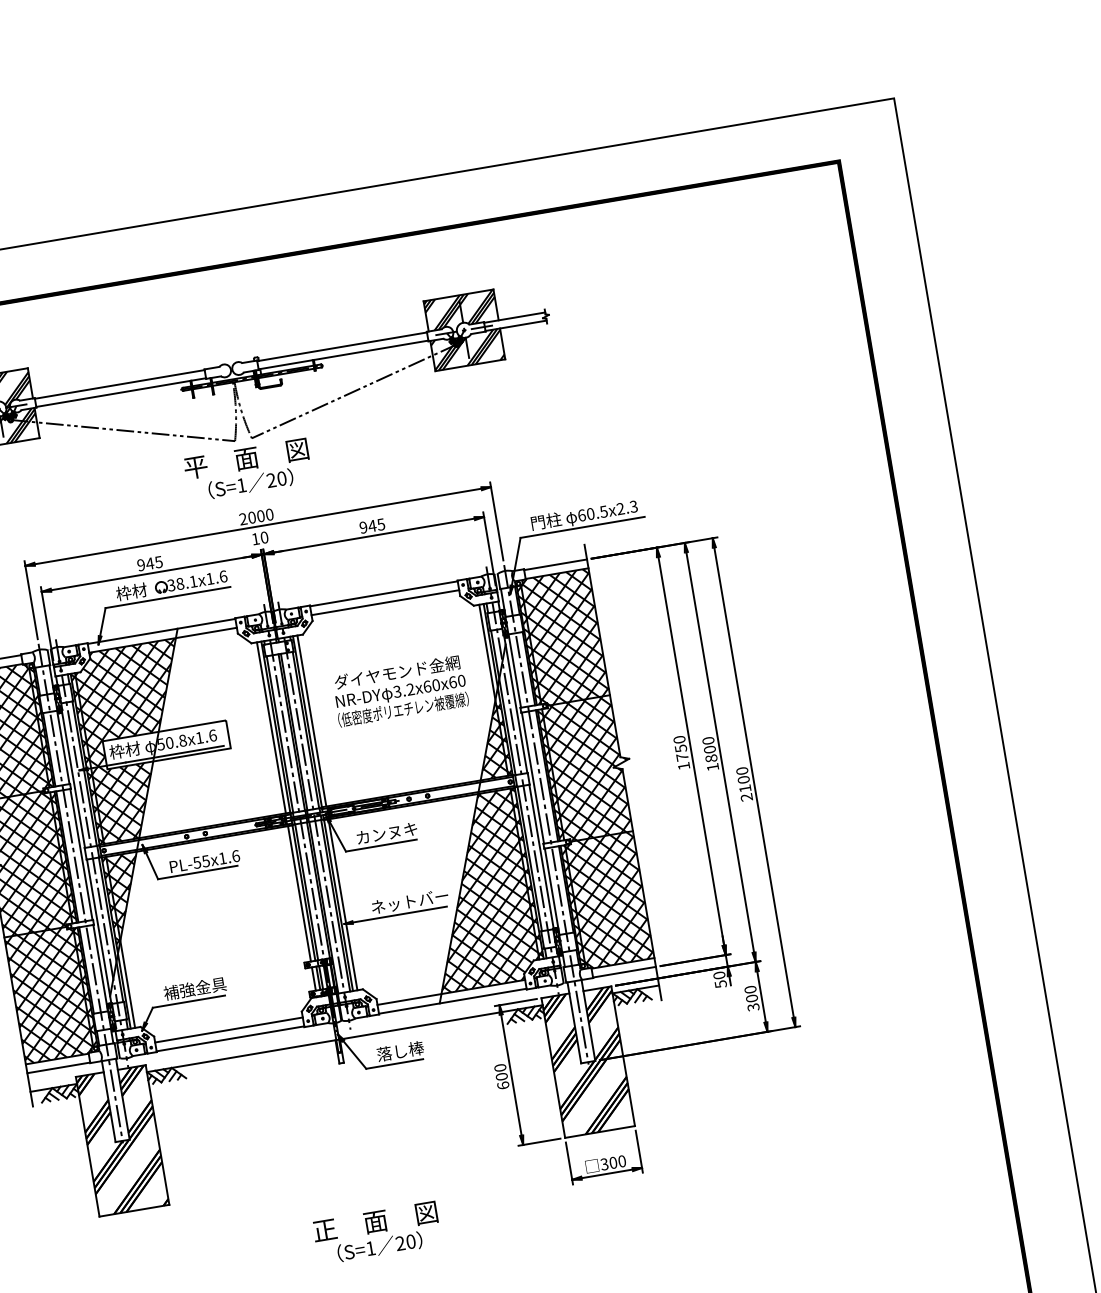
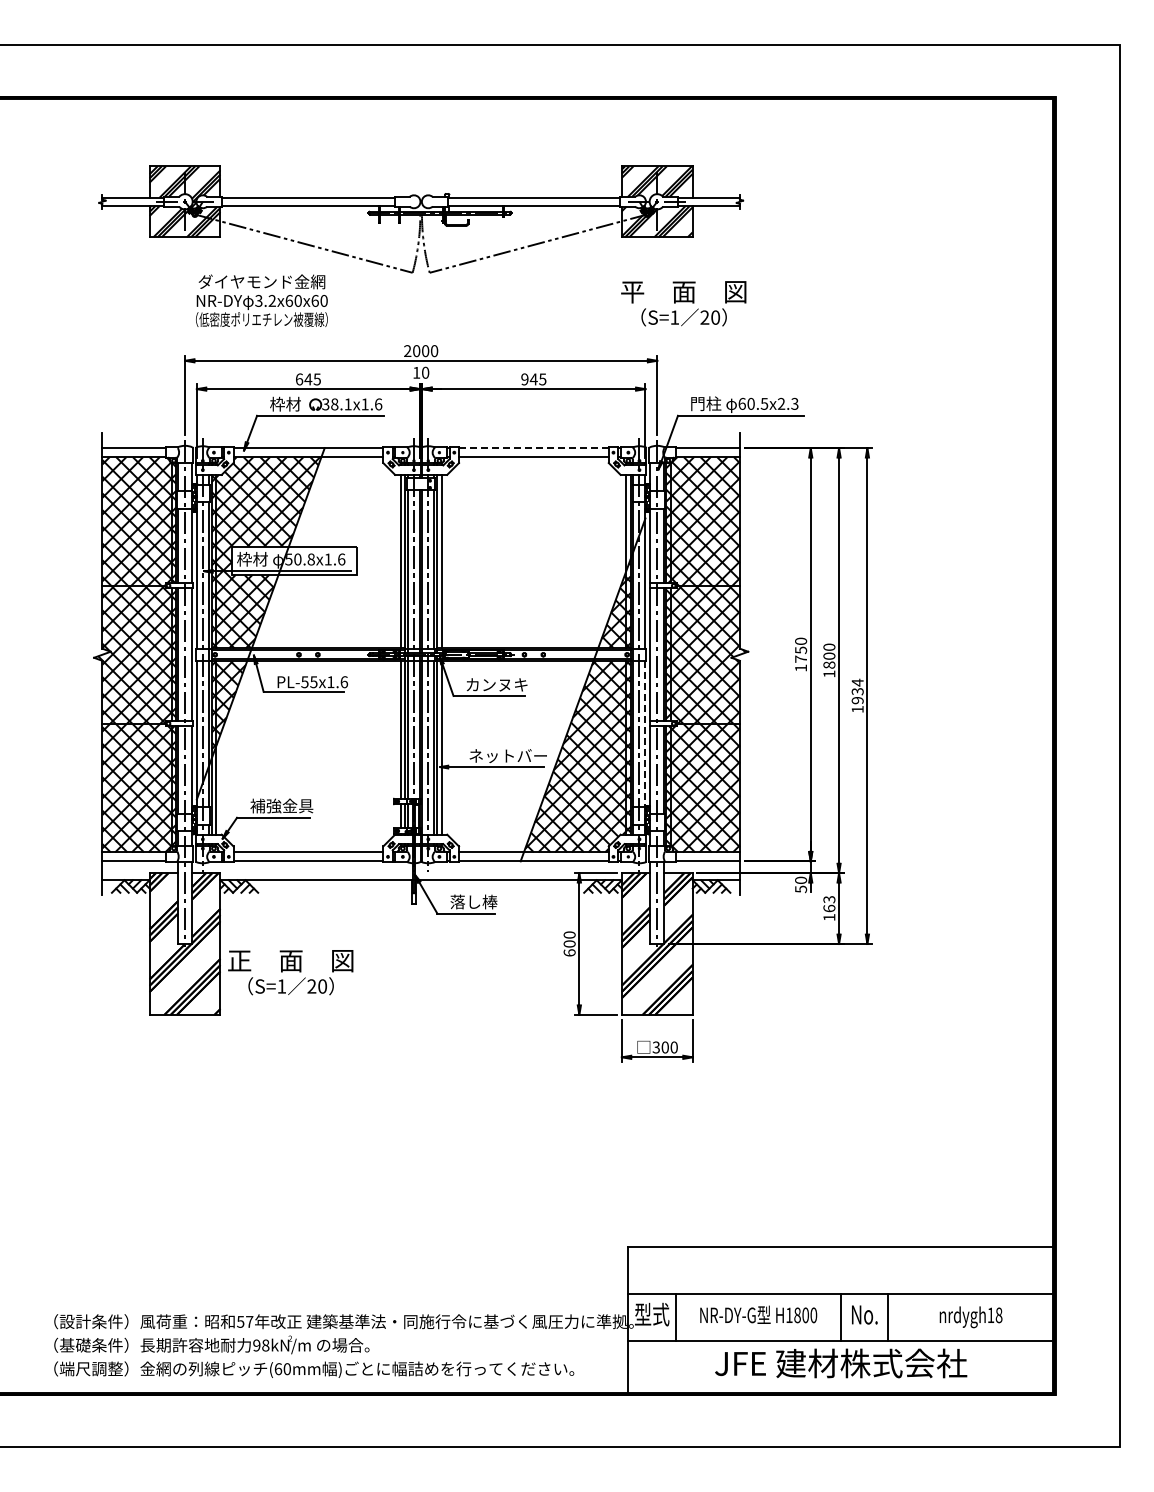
text: (247, 470) -> (683, 303), moved
text: (141, 565) -> (299, 379), 945 -> 645
line: (383, 594) -> (533, 448), solid -> dashed
text: (399, 690) -> (261, 300), moved
text: (744, 783) -> (857, 695), 2100 -> 1934
line: (541, 856) -> (645, 733), solid -> dashed
text: (752, 998) -> (829, 908), 300 -> 163
text: (377, 1233) -> (290, 972), moved

